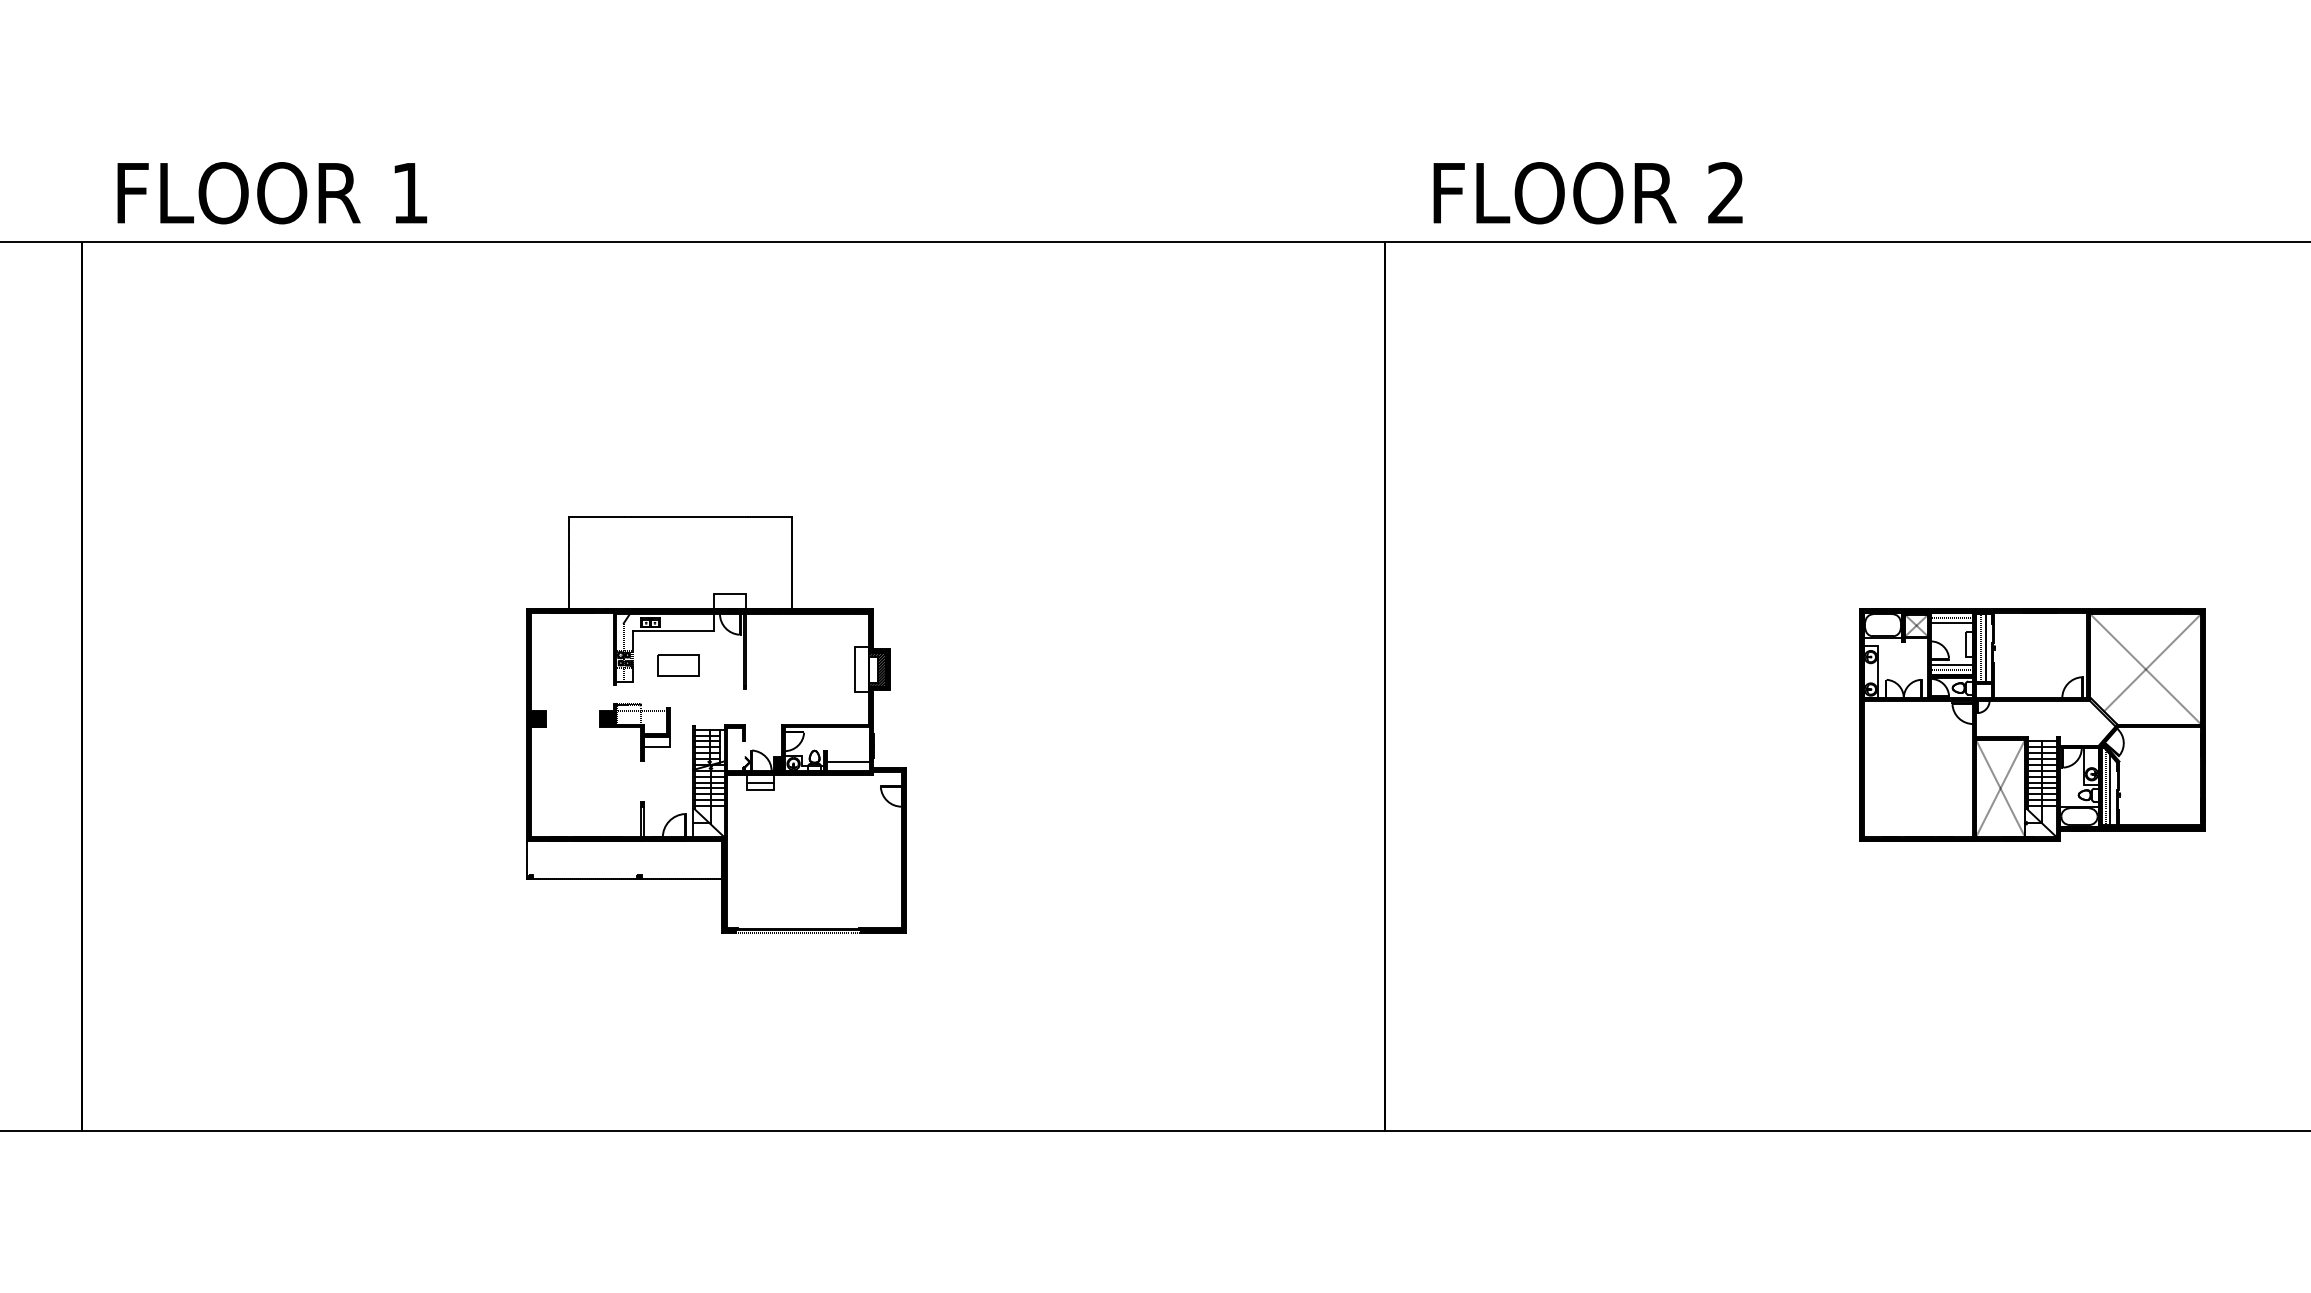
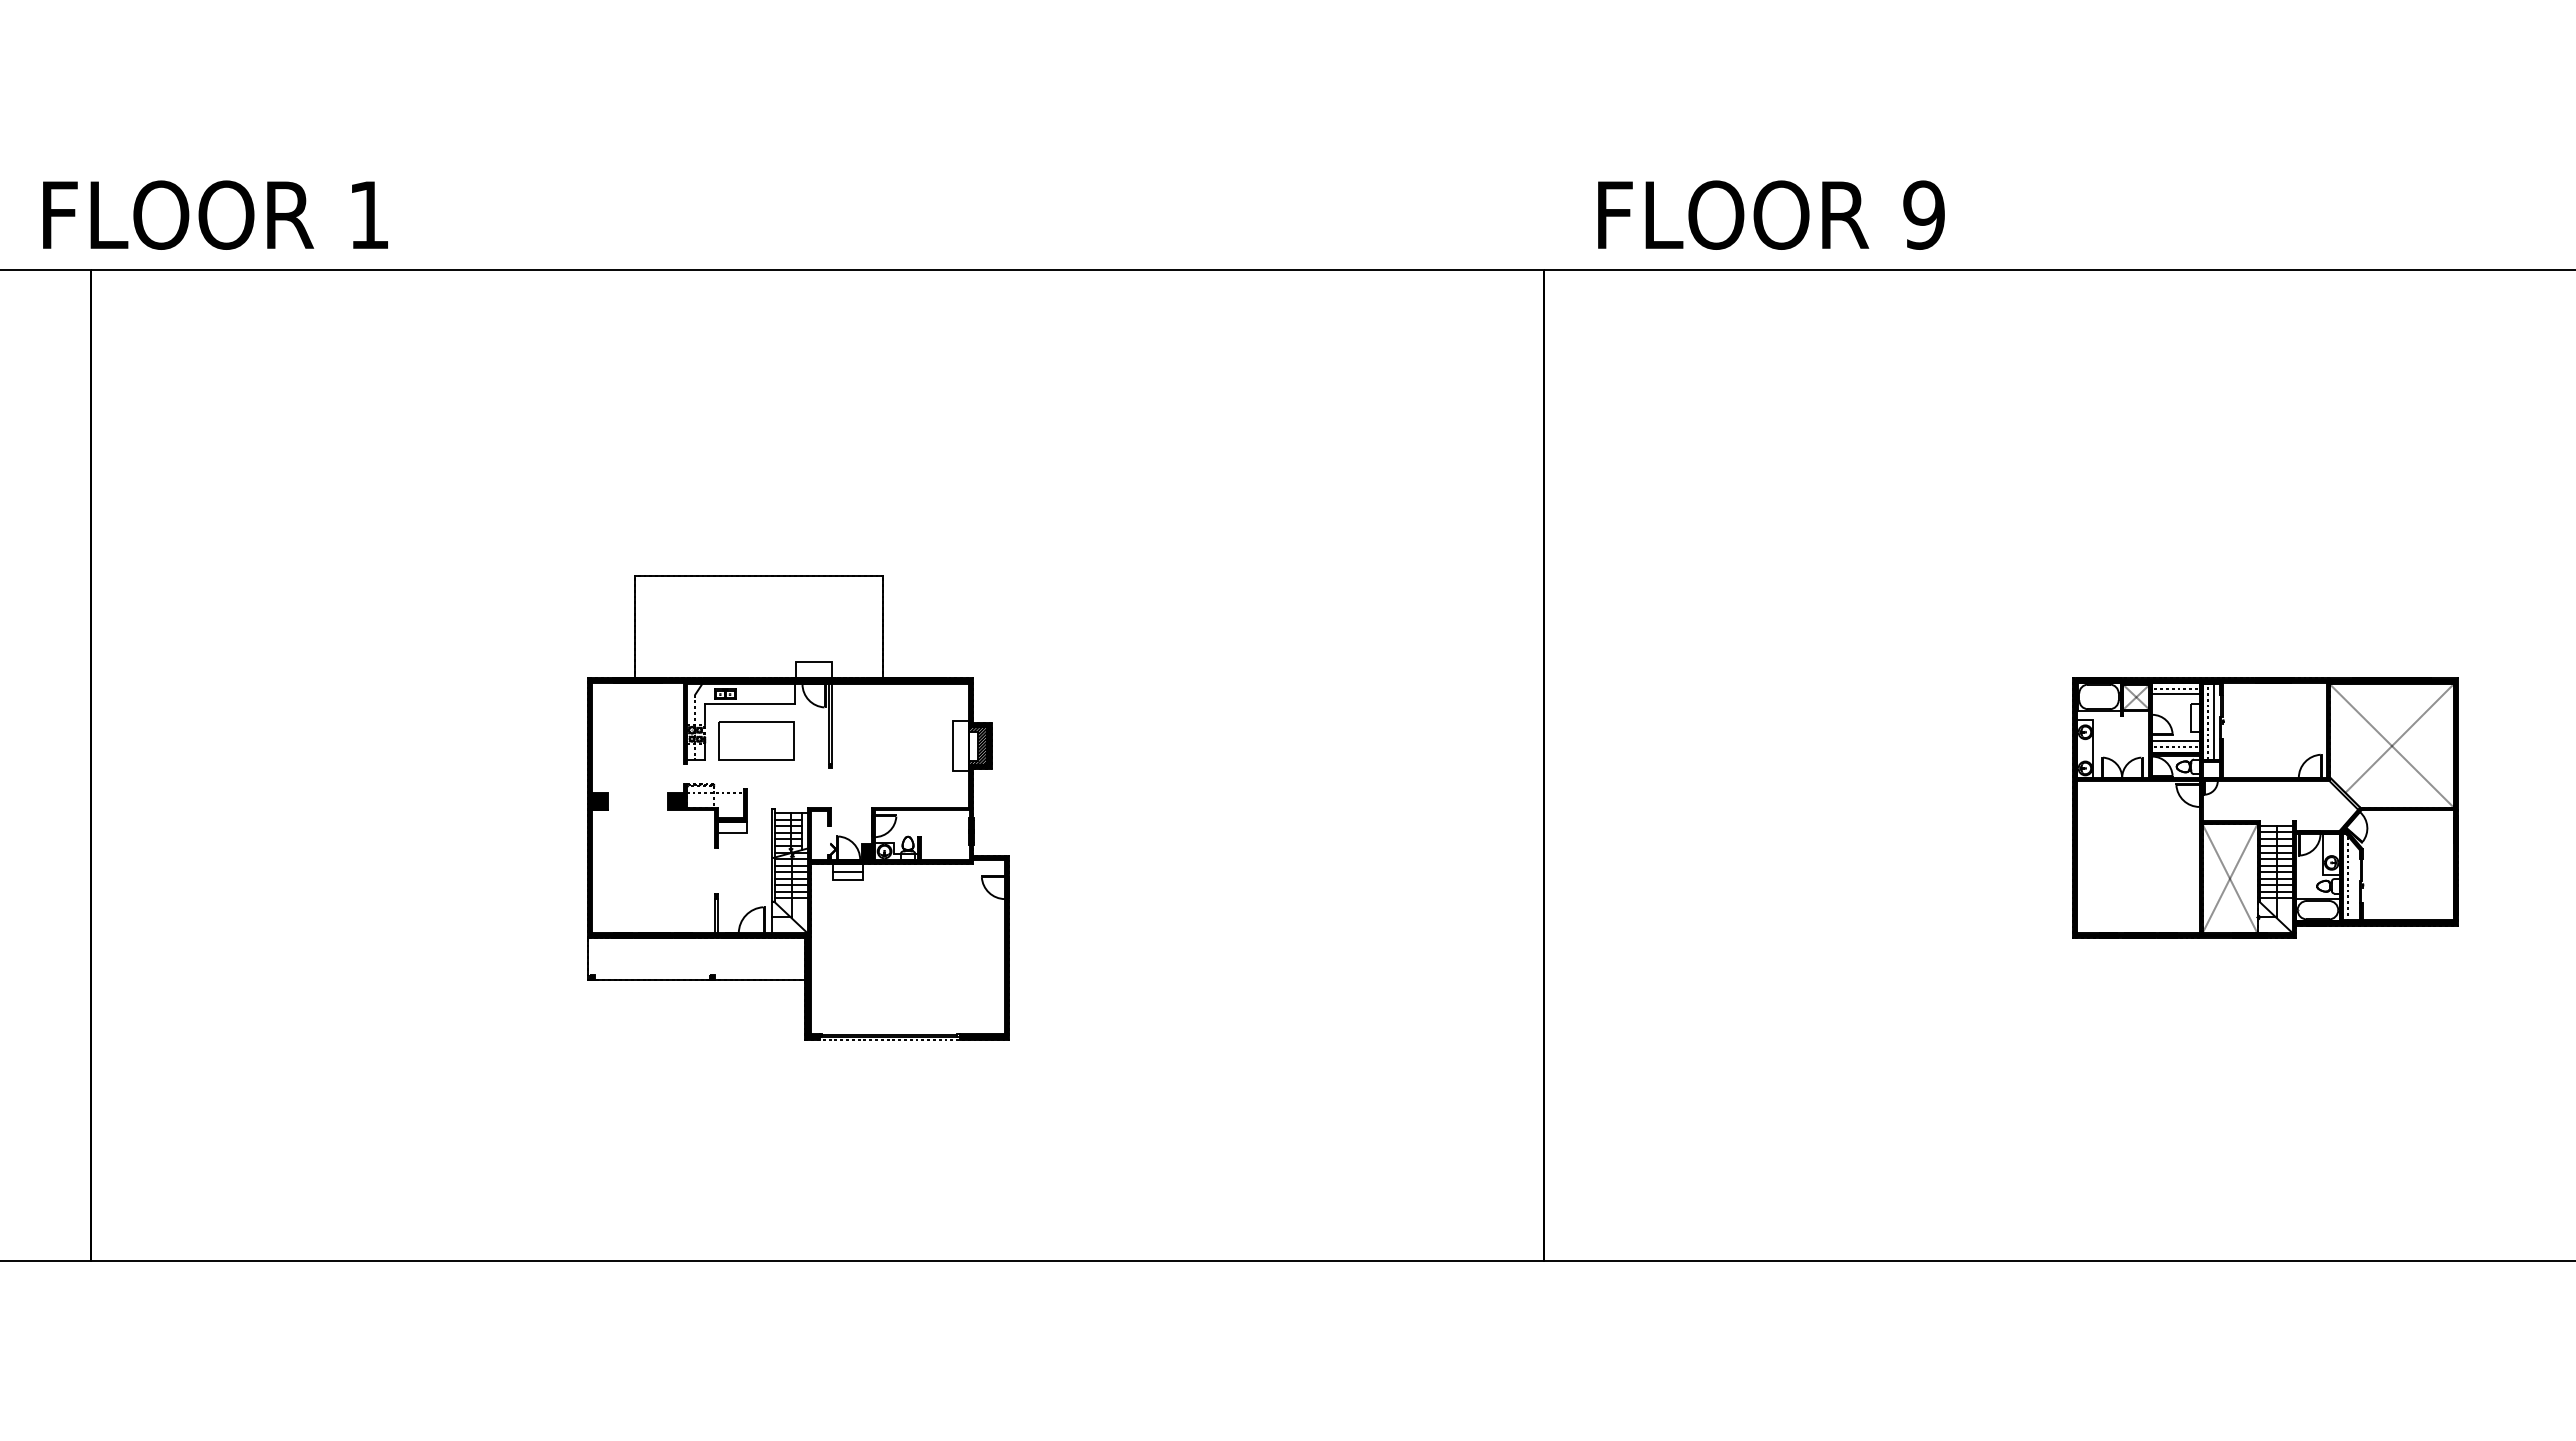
text: (272, 192) -> (215, 214), moved
text: (1725, 192) -> (1923, 214), 2 -> 9
part: (678, 665) -> (756, 741), size x1.6
line: (848, 762) -> (945, 849), removed
line: (2110, 790) -> (2352, 880), removed

